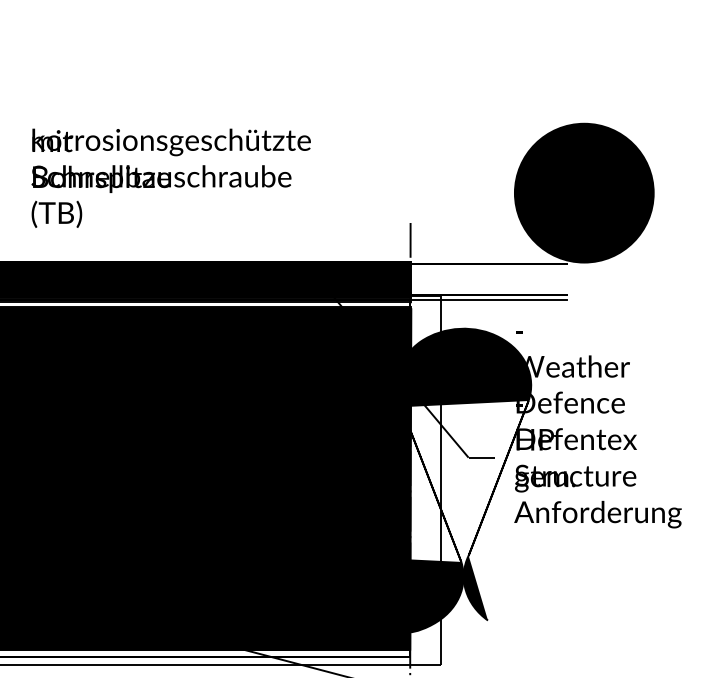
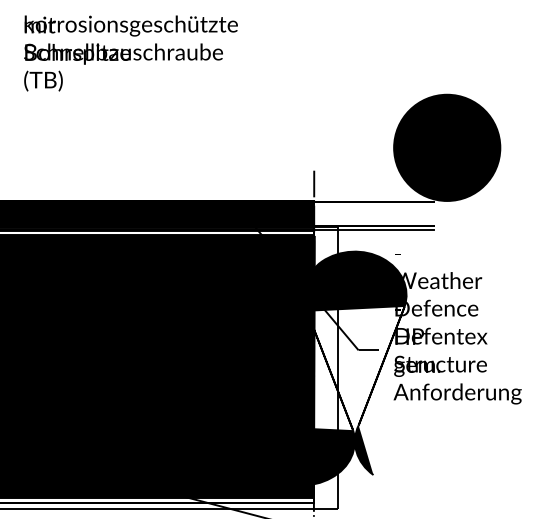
text: (170, 178) -> (130, 53), moved

